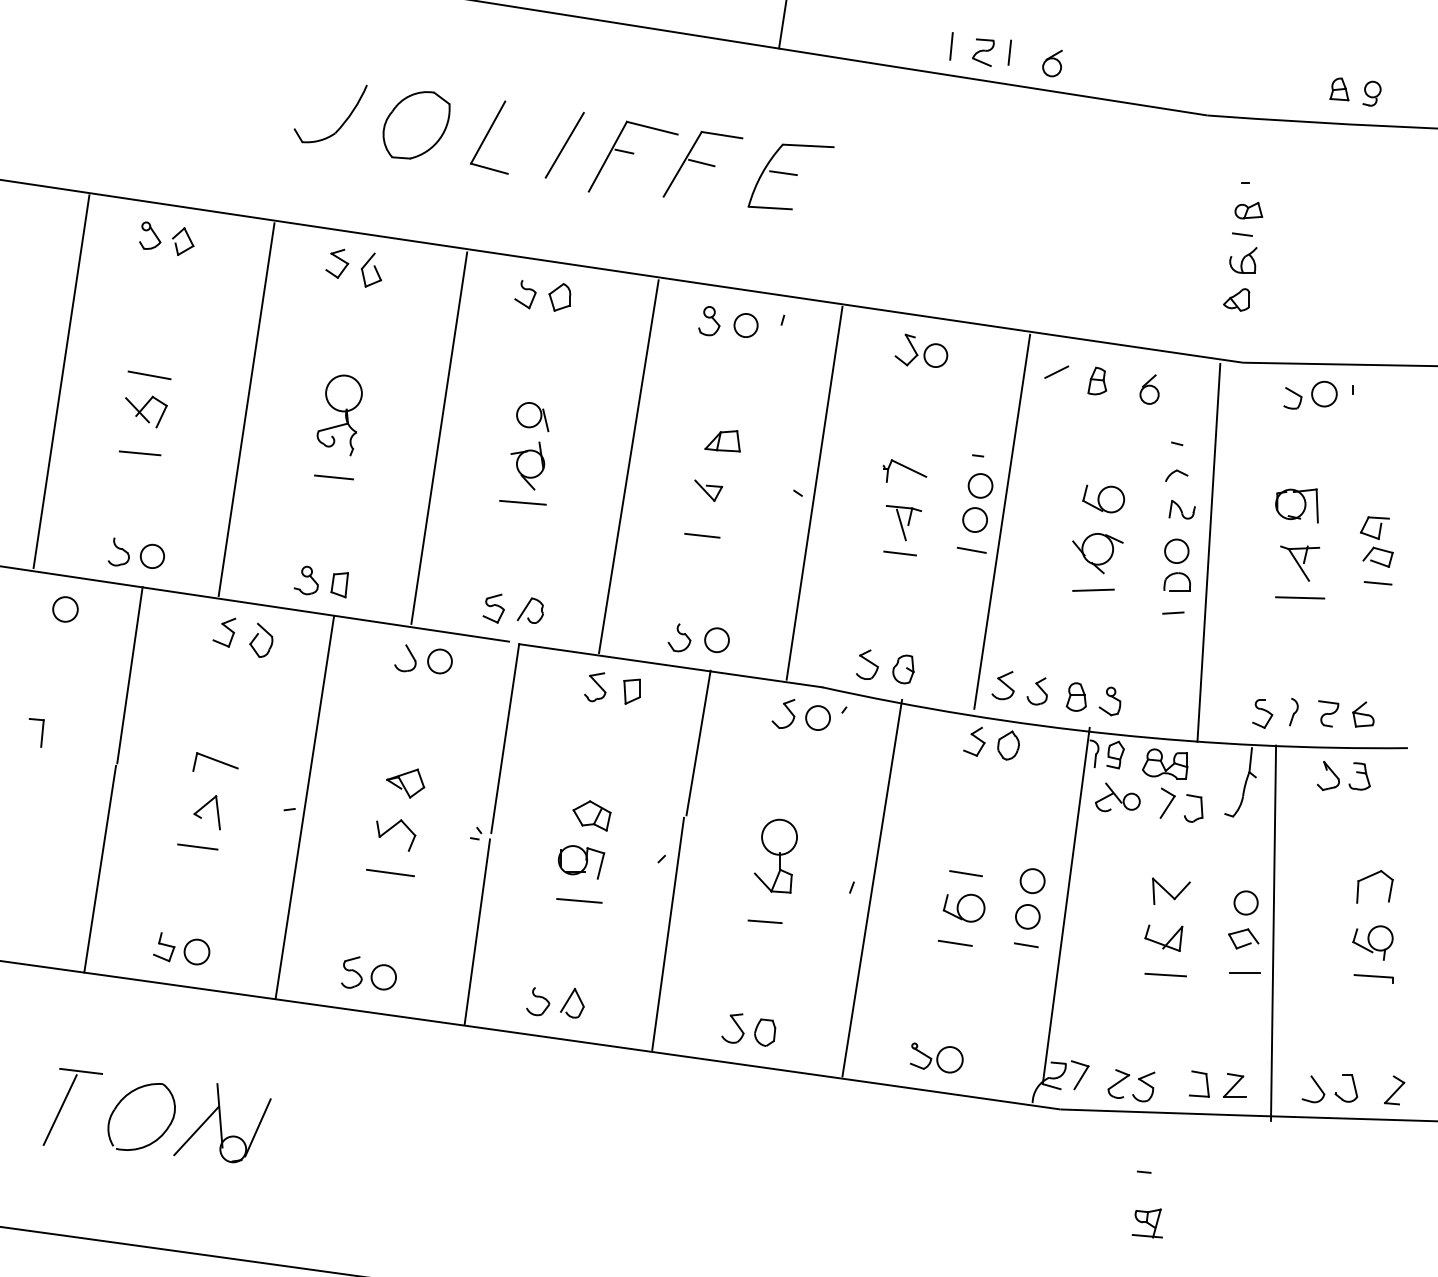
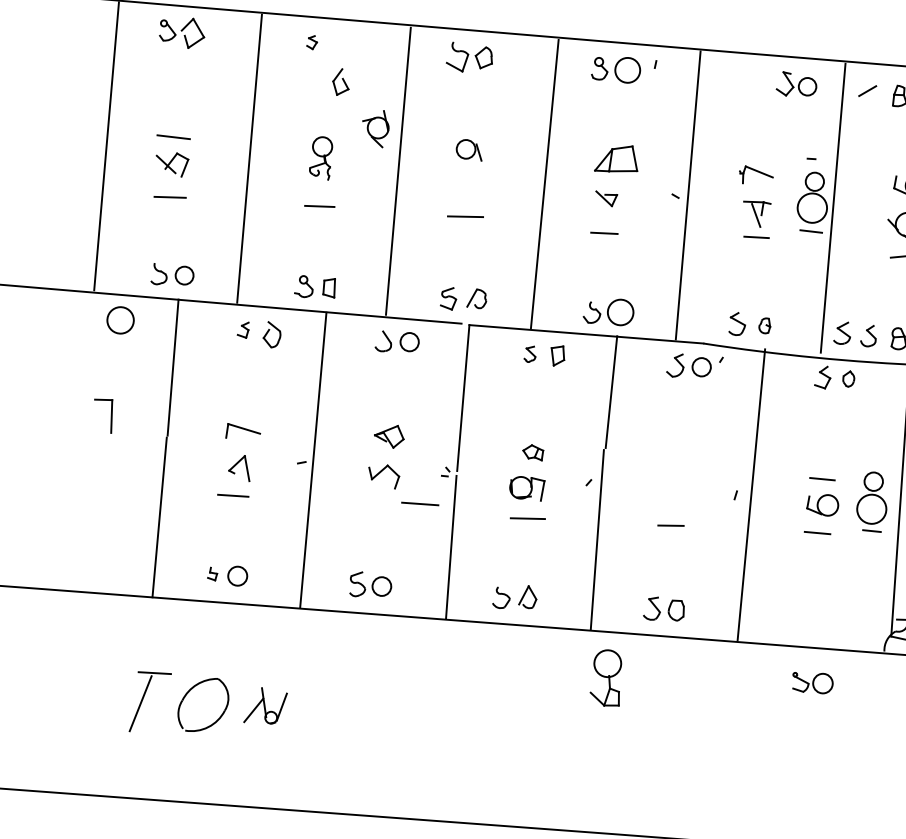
part: (183, 241) -> (193, 33), size x1.4
part: (337, 263) -> (312, 42), size x0.6
part: (371, 269) -> (340, 81), moved
part: (525, 294) -> (457, 57), size x1.4
circle: (745, 325) -> (627, 70), size x1.4
part: (921, 350) -> (796, 83), moved
part: (339, 415) -> (320, 158), size x0.7
part: (722, 441) -> (615, 160), size x1.6
part: (527, 465) -> (375, 129), moved
circle: (975, 520) -> (812, 208), size x1.6
circle: (65, 609) -> (120, 320), size x1.4
part: (224, 632) -> (243, 330), size x0.7
circle: (716, 640) -> (620, 312), size x1.4
part: (903, 669) -> (764, 325), size x0.7
part: (595, 687) -> (529, 354), size x0.7
part: (36, 732) -> (104, 415), size x1.6
part: (1008, 745) -> (848, 379), size x0.7
part: (591, 815) -> (533, 452), size x0.7
part: (775, 855) -> (605, 677), moved
line: (390, 872) -> (420, 503), moved
circle: (1027, 916) -> (871, 509), size x1.6
part: (164, 947) -> (212, 574), size x0.6
part: (936, 1057) -> (812, 682), moved
part: (222, 1123) -> (265, 706), size x0.6

